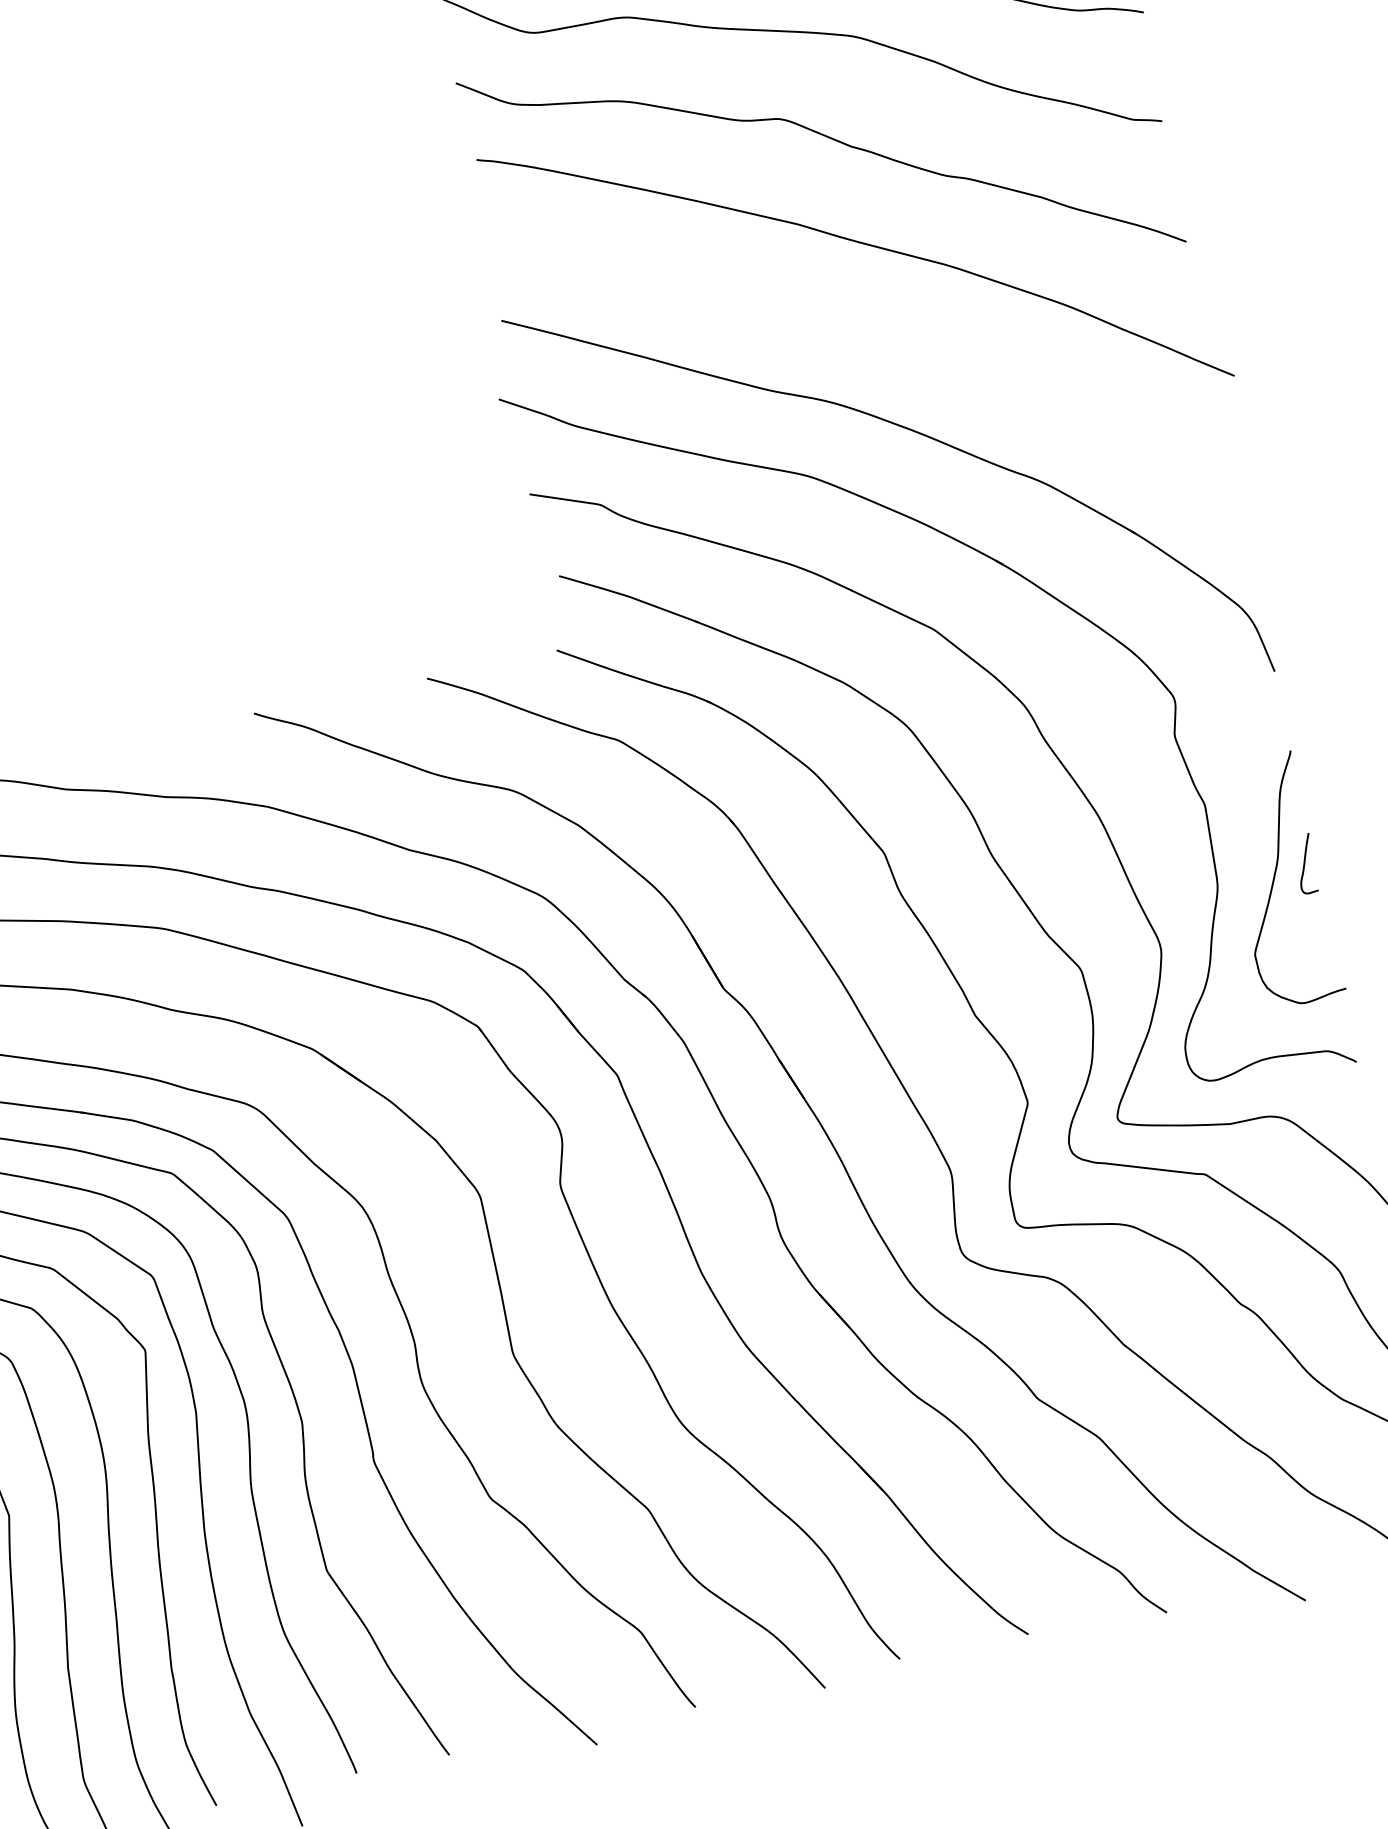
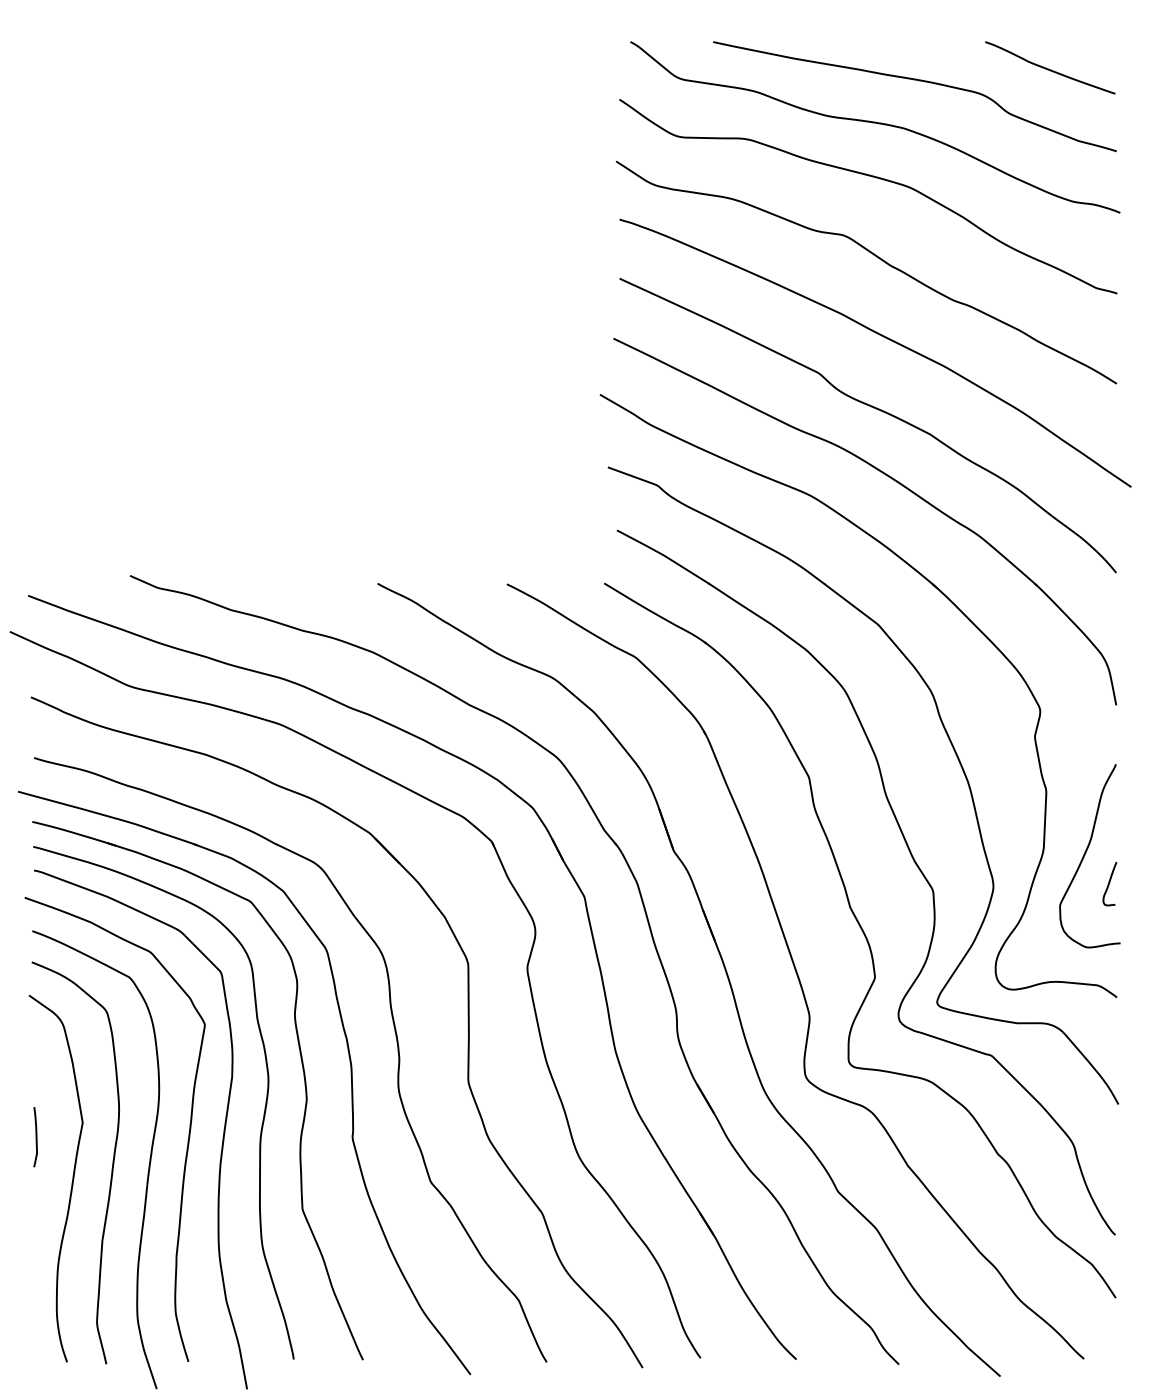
curve: (868, 342) -> (873, 408), added
curve: (1305, 864) -> (1109, 884), moved

